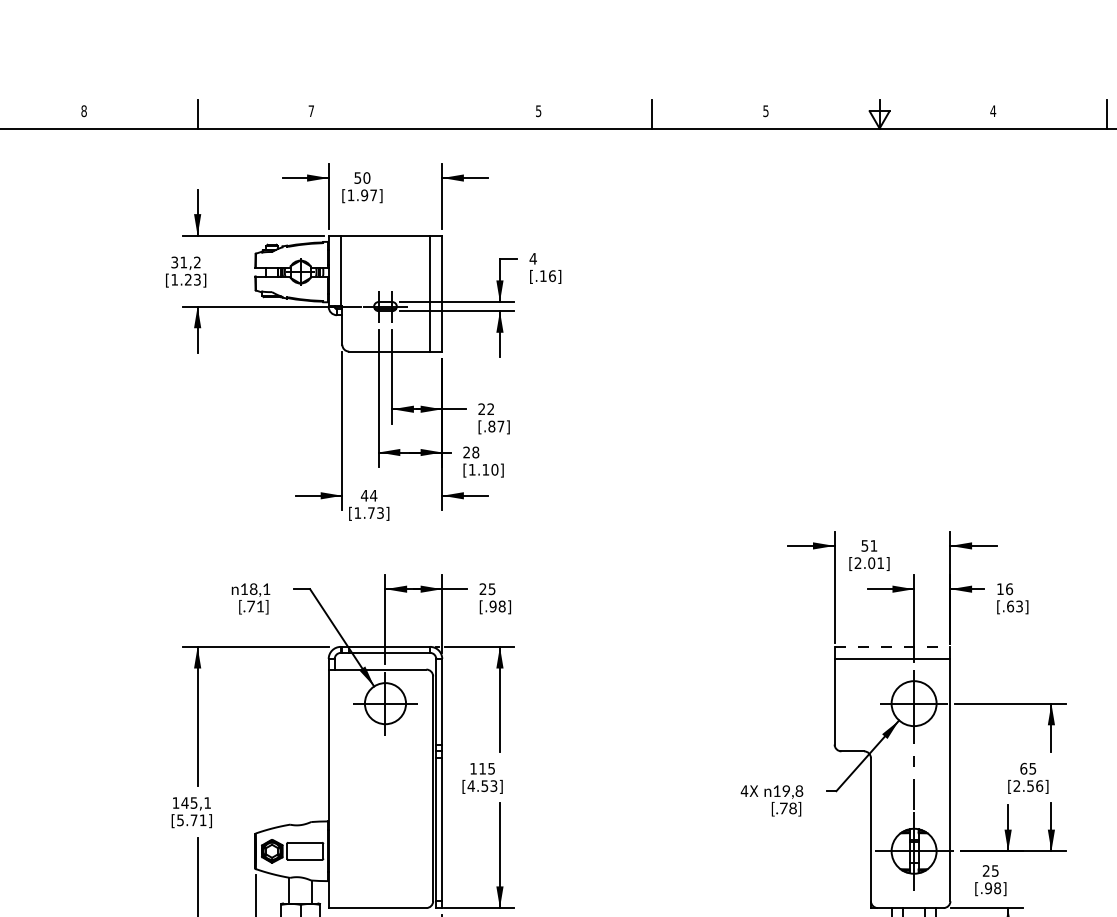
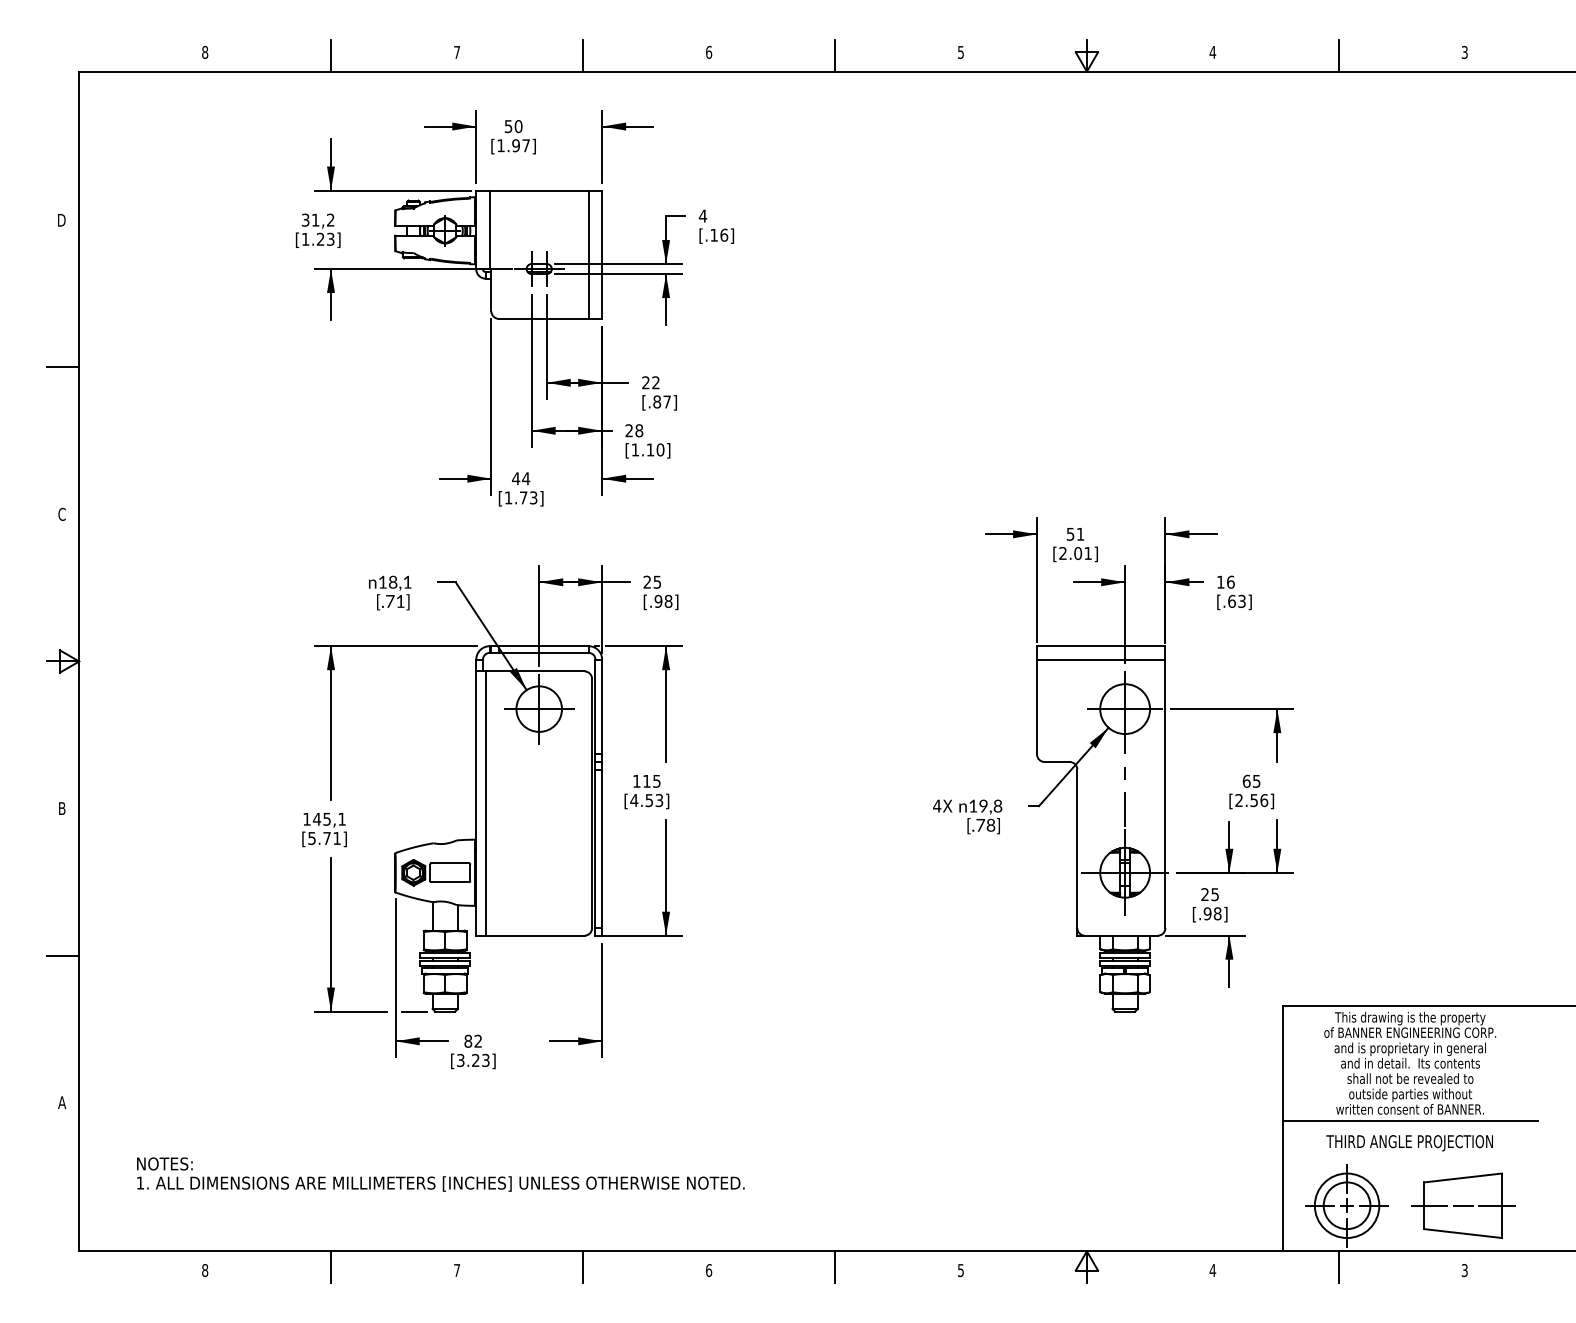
text: (539, 110) -> (709, 51), 5 -> 6
line: (425, 113) -> (583, 55), added
line: (892, 647) -> (1101, 646), dashed -> solid
line: (337, 788) -> (485, 803), added

